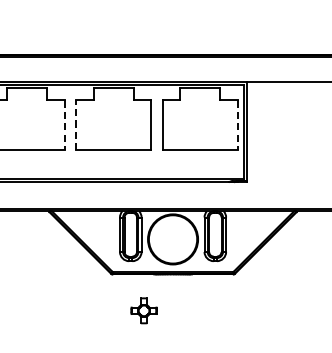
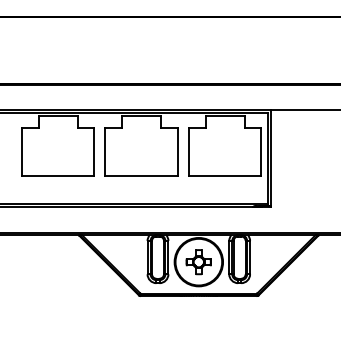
line: (76, 124) -> (105, 151), dashed -> solid
line: (65, 125) -> (94, 152), dashed -> solid
line: (237, 125) -> (261, 152), dashed -> solid
part: (143, 311) -> (198, 262), moved

